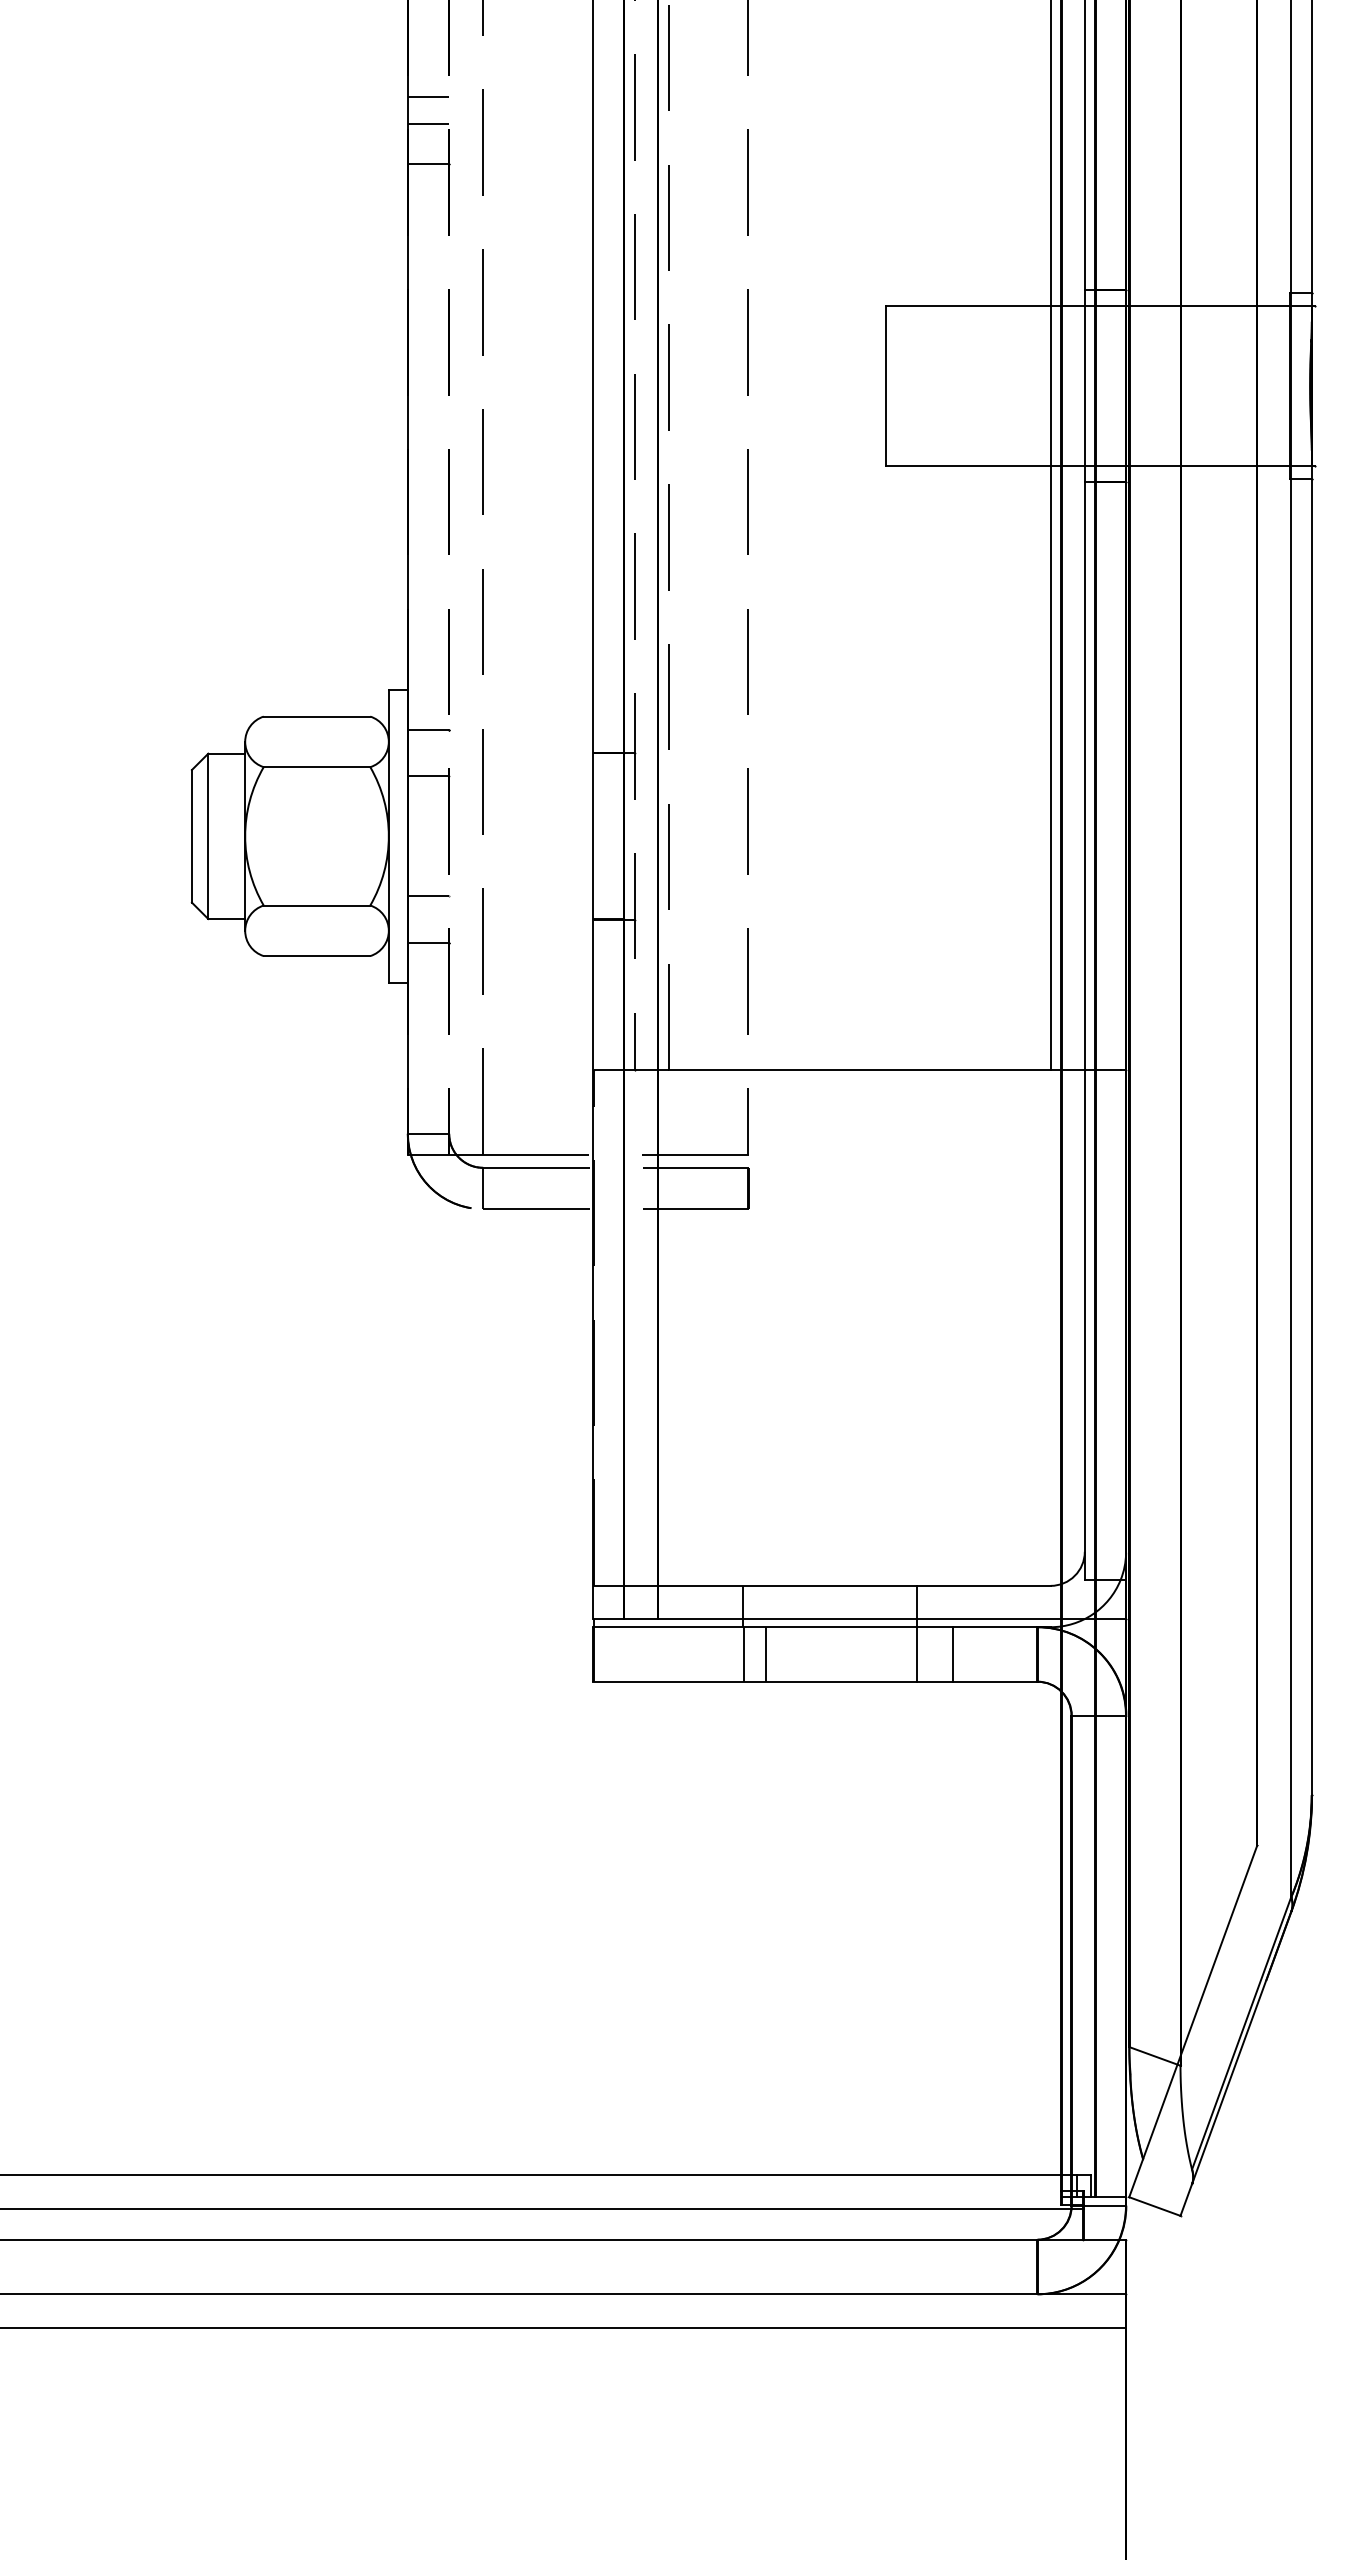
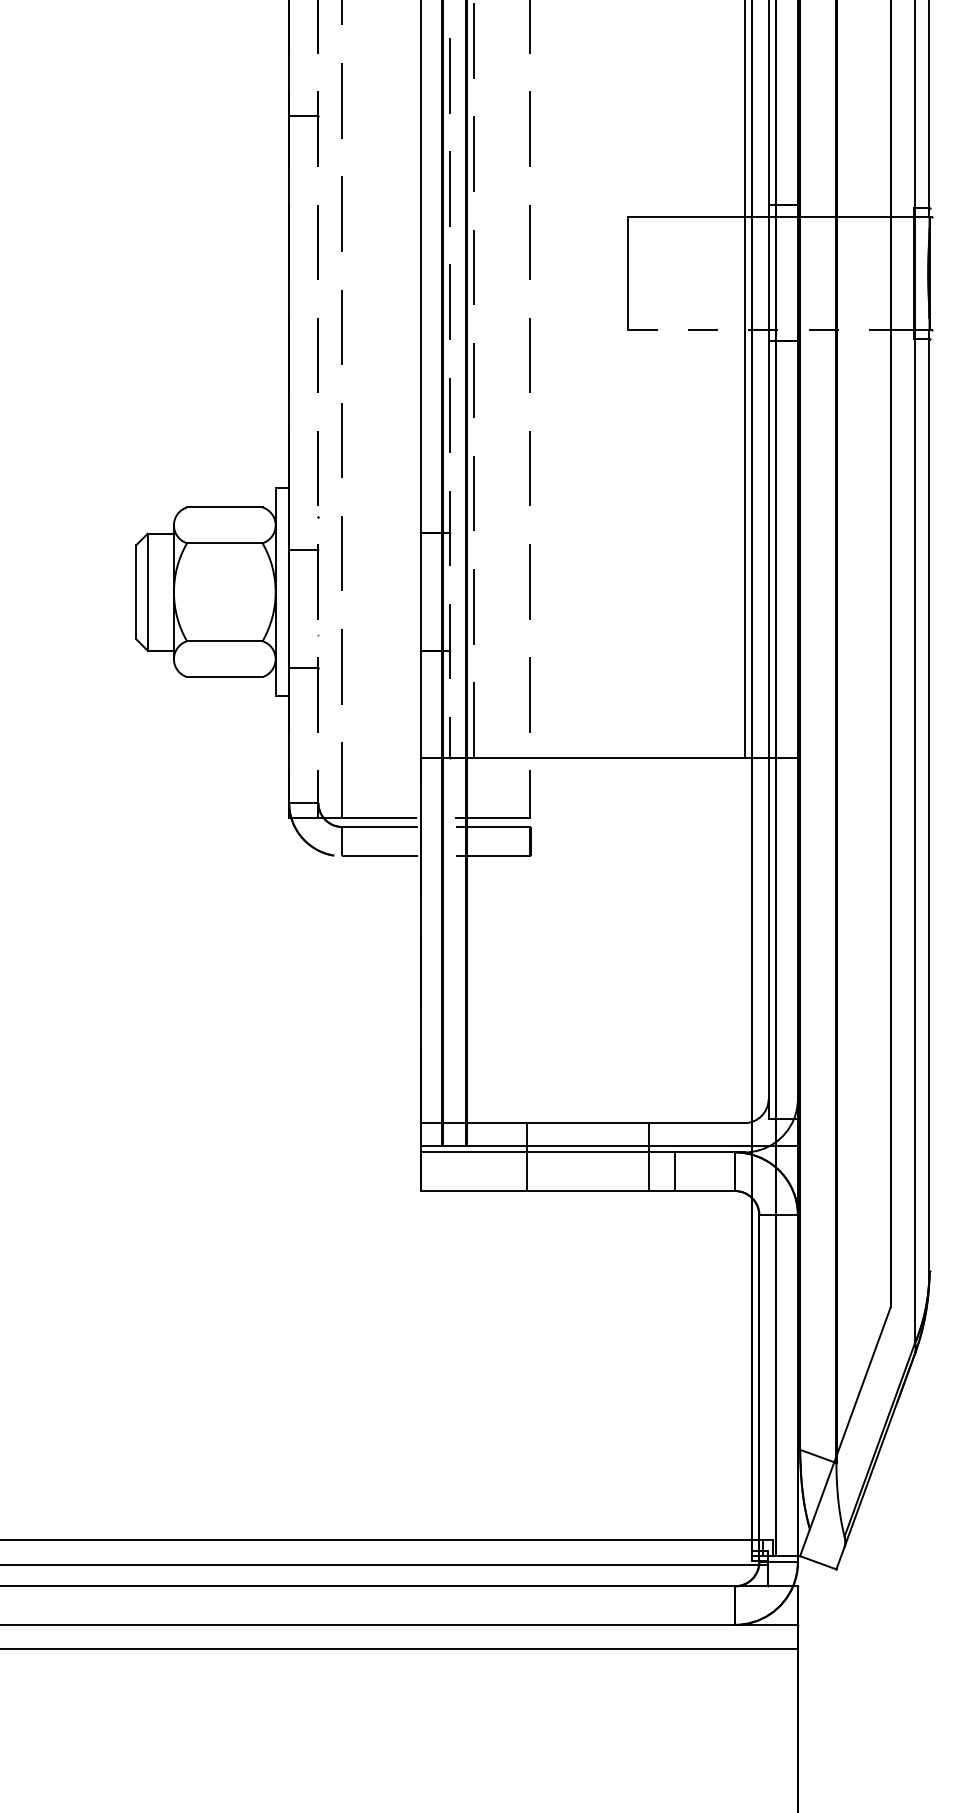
line: (427, 96) -> (303, 68), removed
line: (427, 123) -> (303, 87), removed
line: (1071, 466) -> (759, 330), solid -> dashed
line: (427, 729) -> (303, 516), removed
line: (428, 896) -> (303, 634), removed
line: (766, 1654) -> (543, 1171), removed

